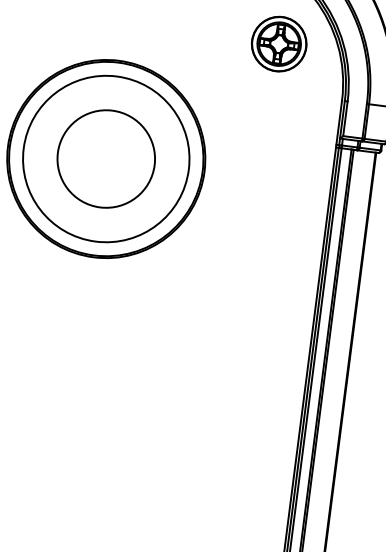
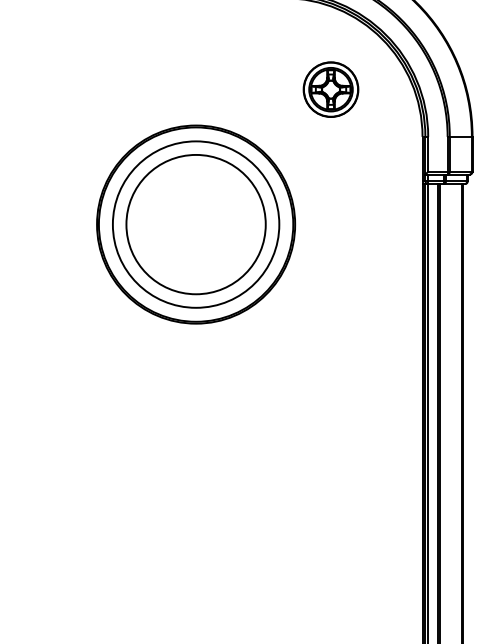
part: (278, 43) -> (330, 89), moved
circle: (105, 158) -> (195, 224), size x1.43

